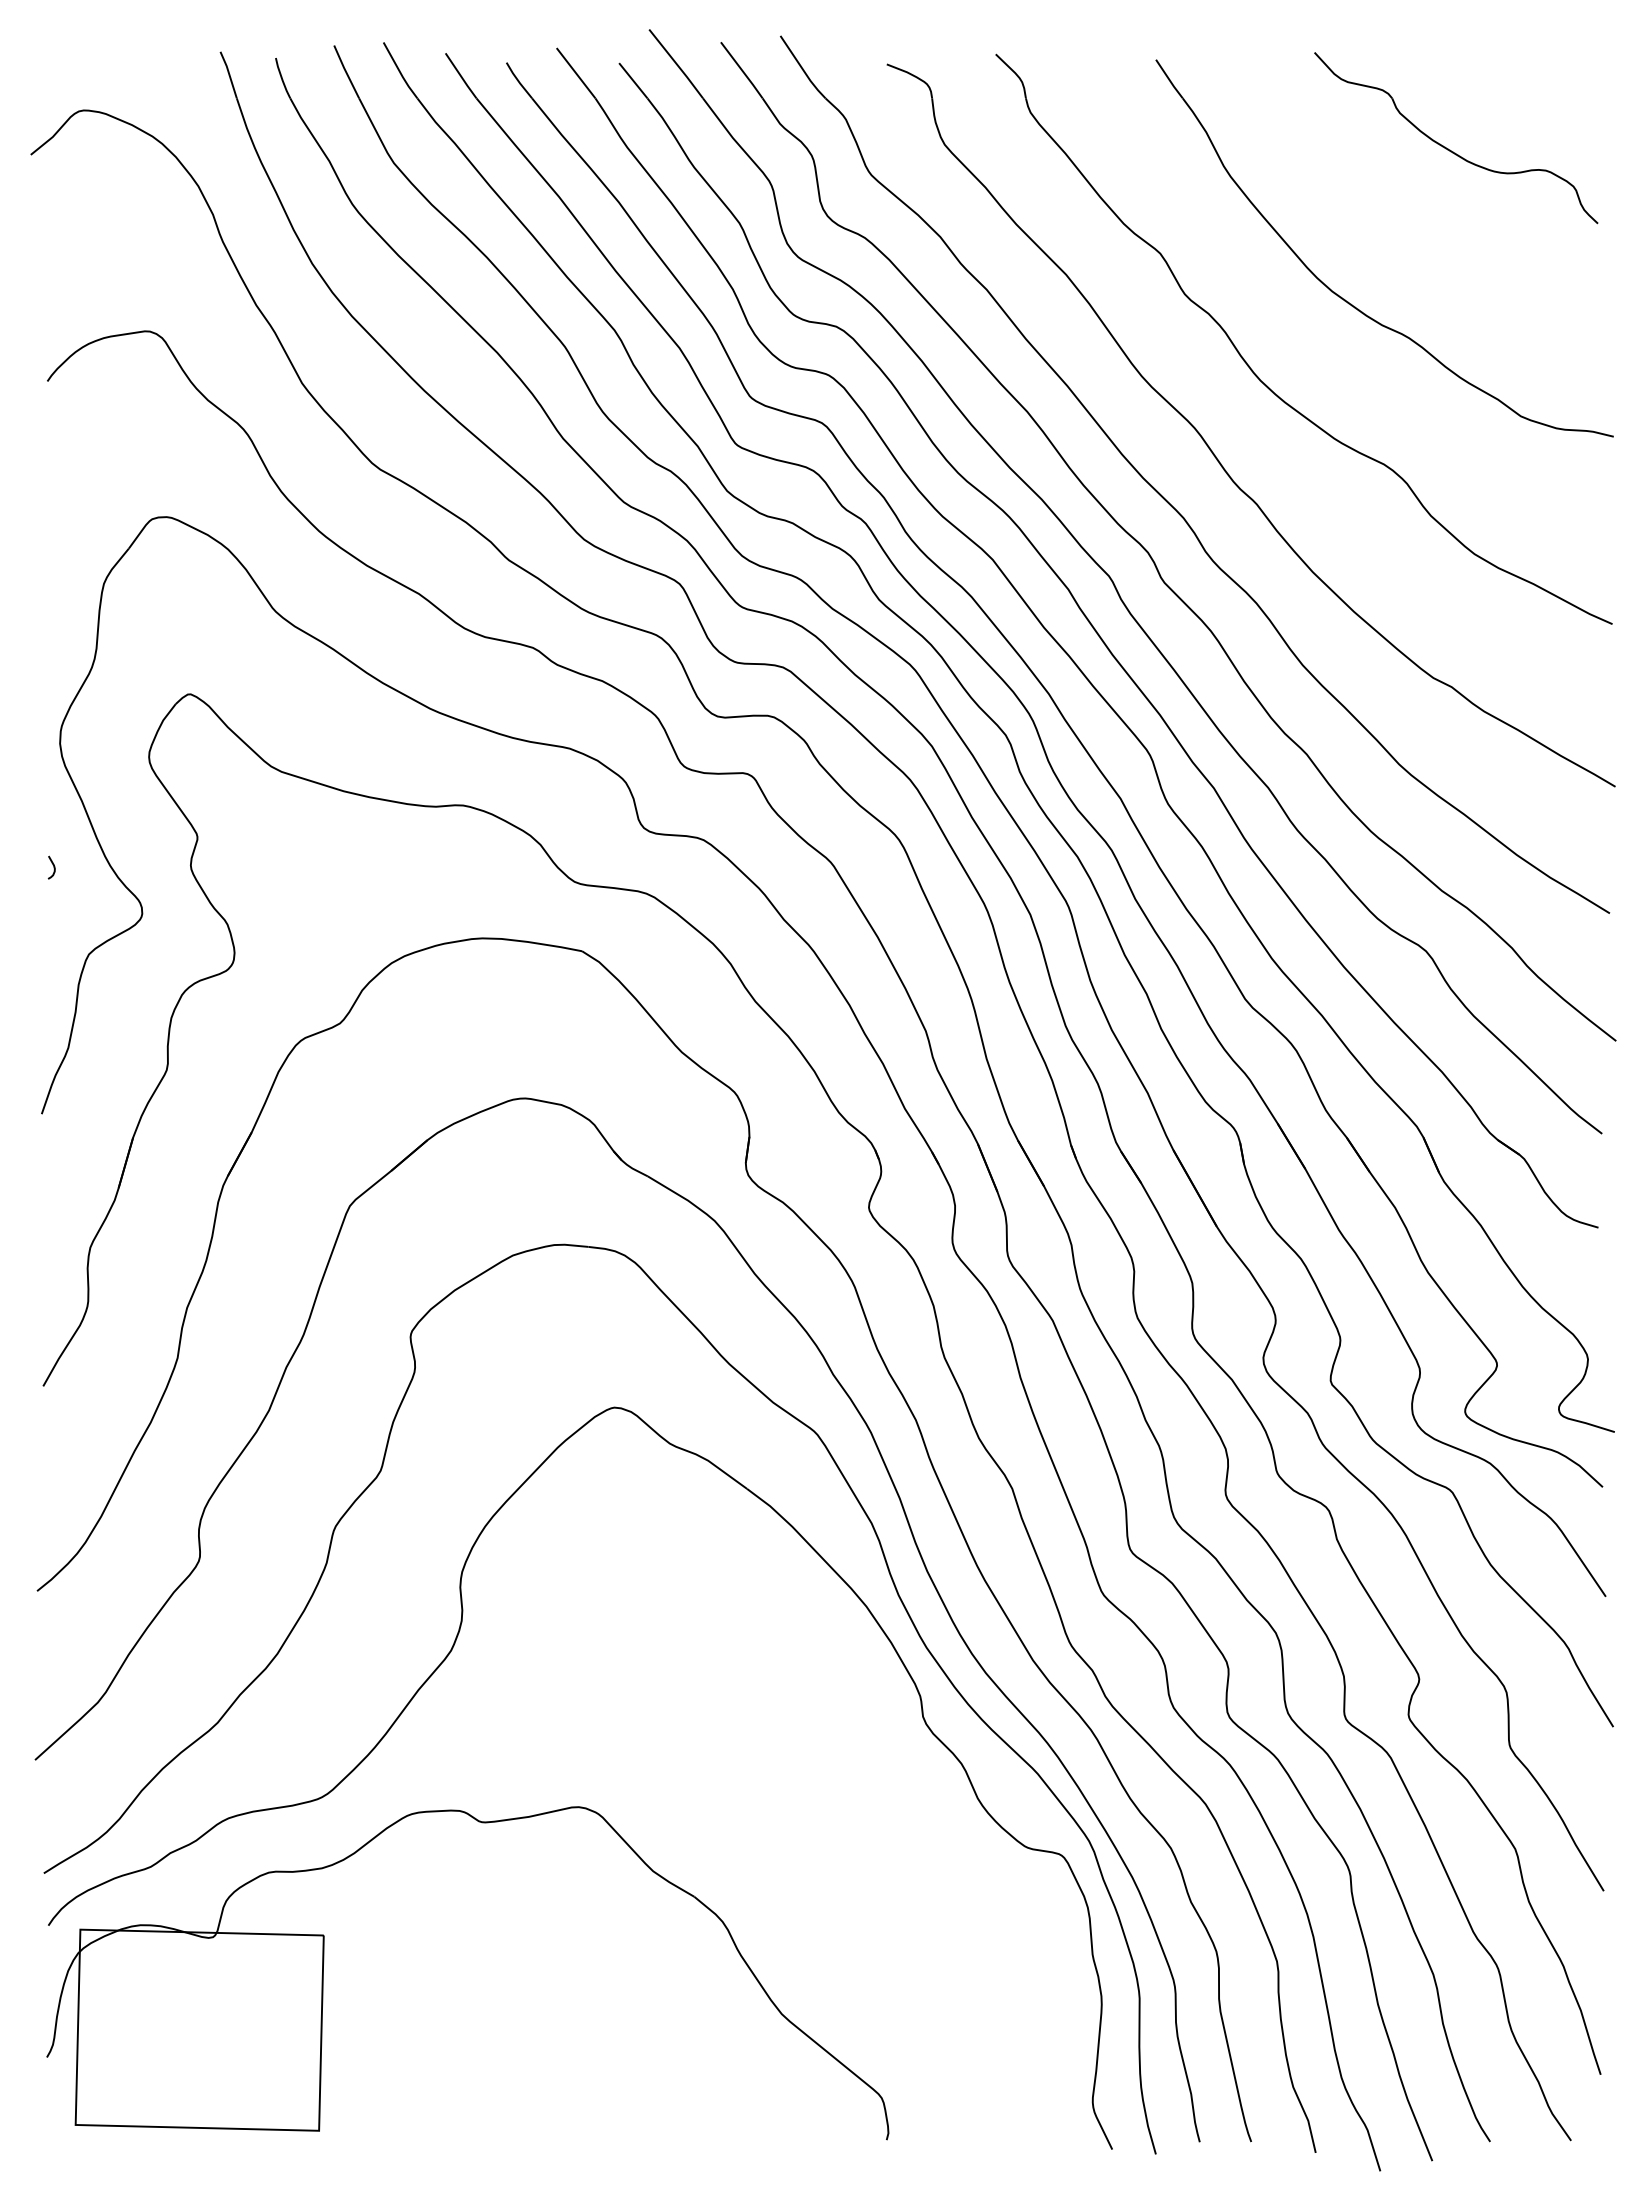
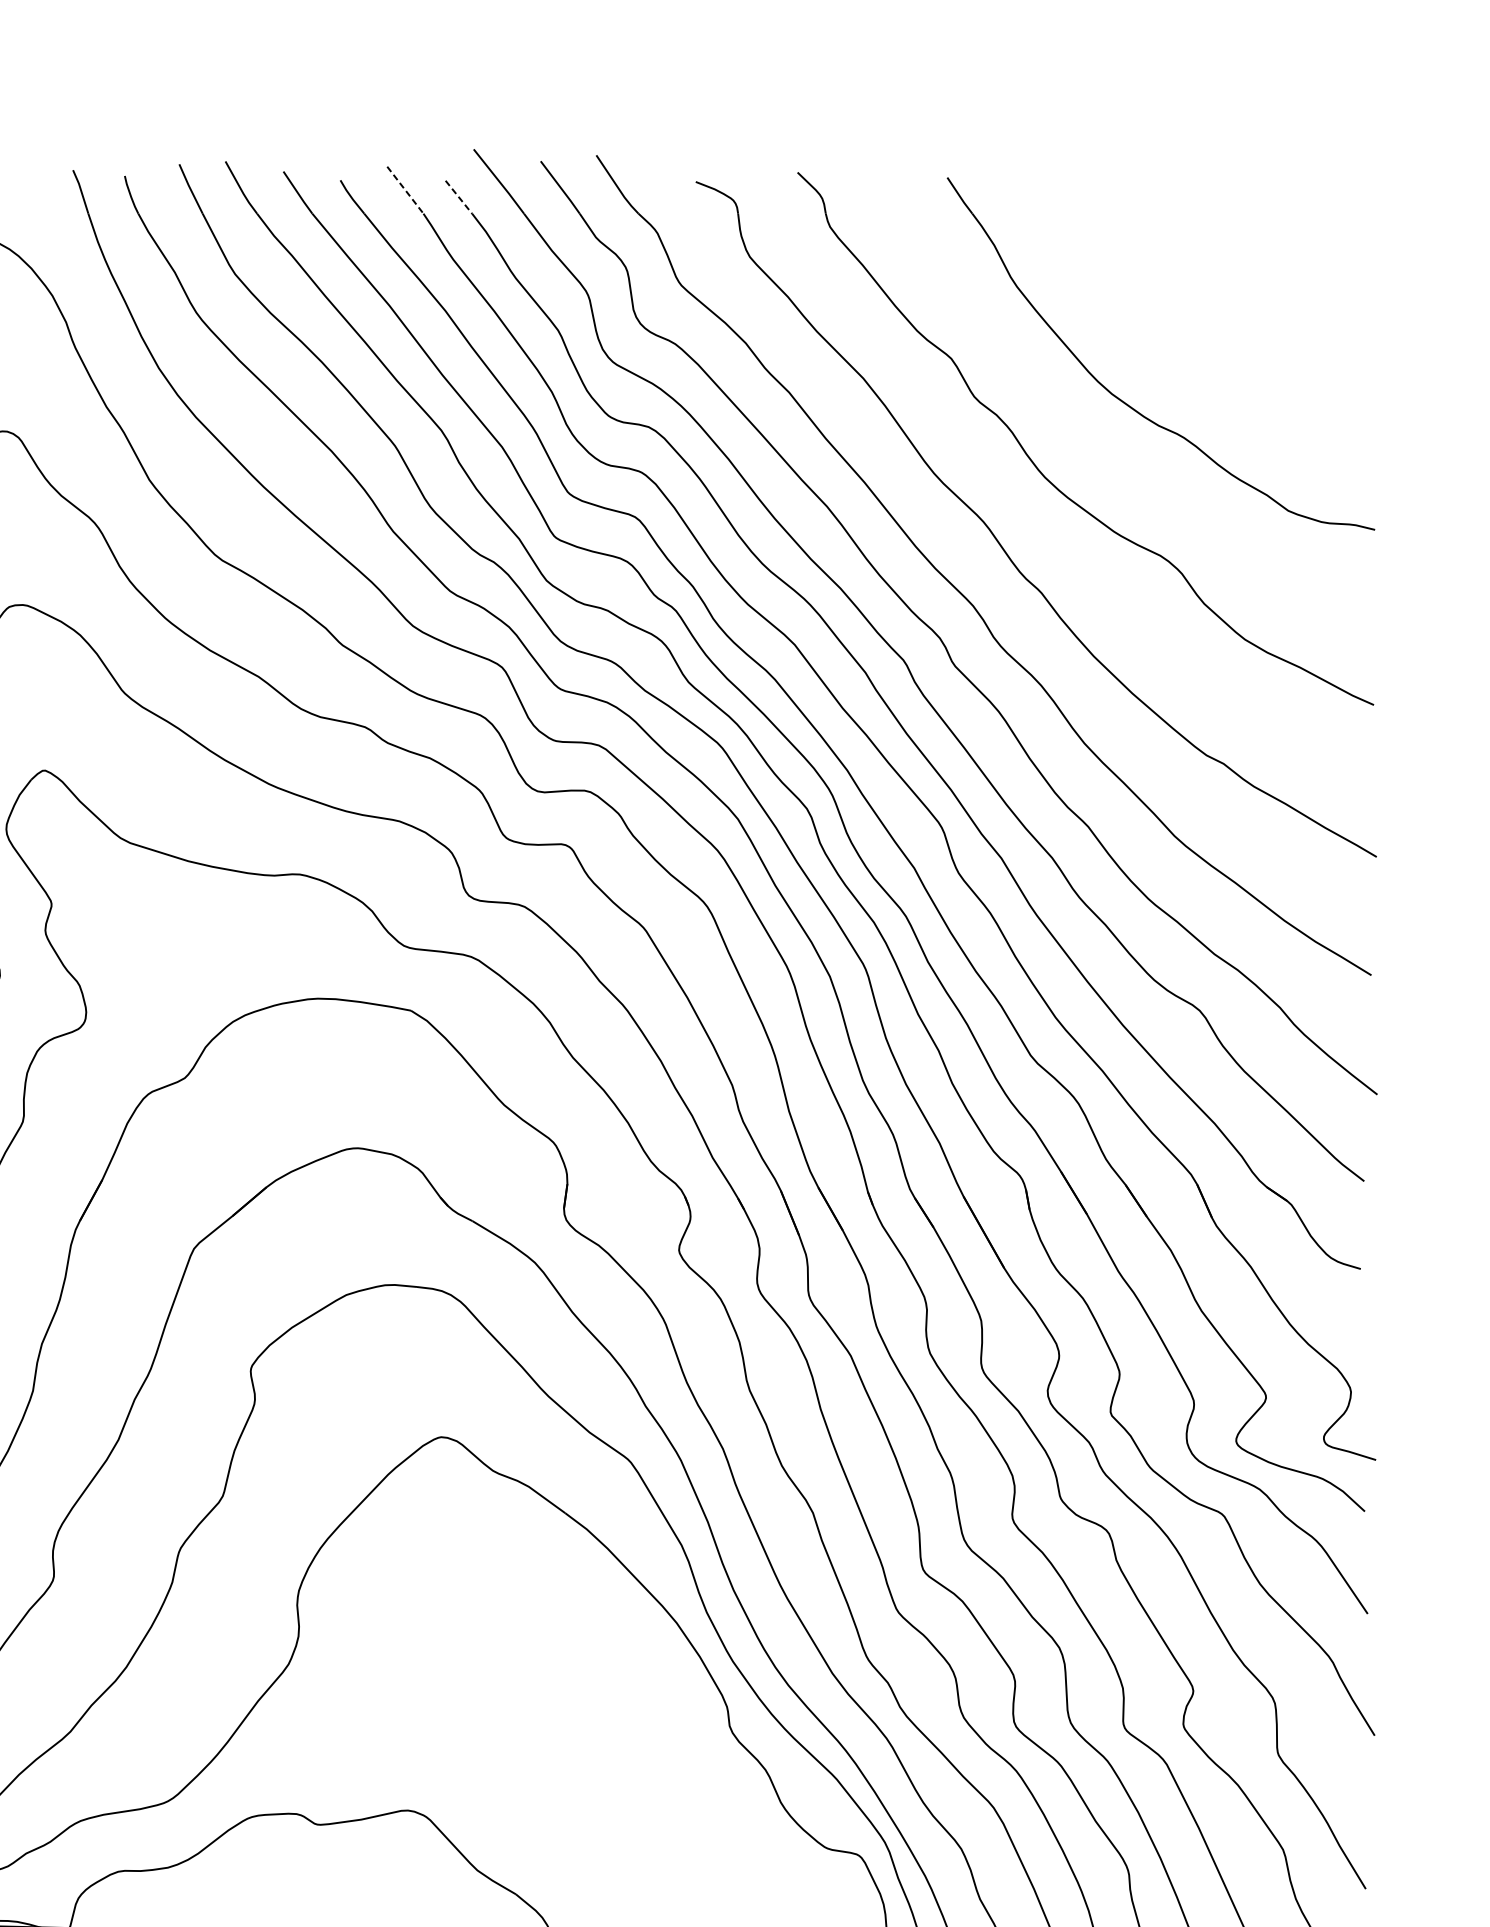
line: (576, 73) -> (405, 190), solid -> dashed
line: (633, 80) -> (459, 196), solid -> dashed
part: (1450, 149) -> (1222, 261), removed

